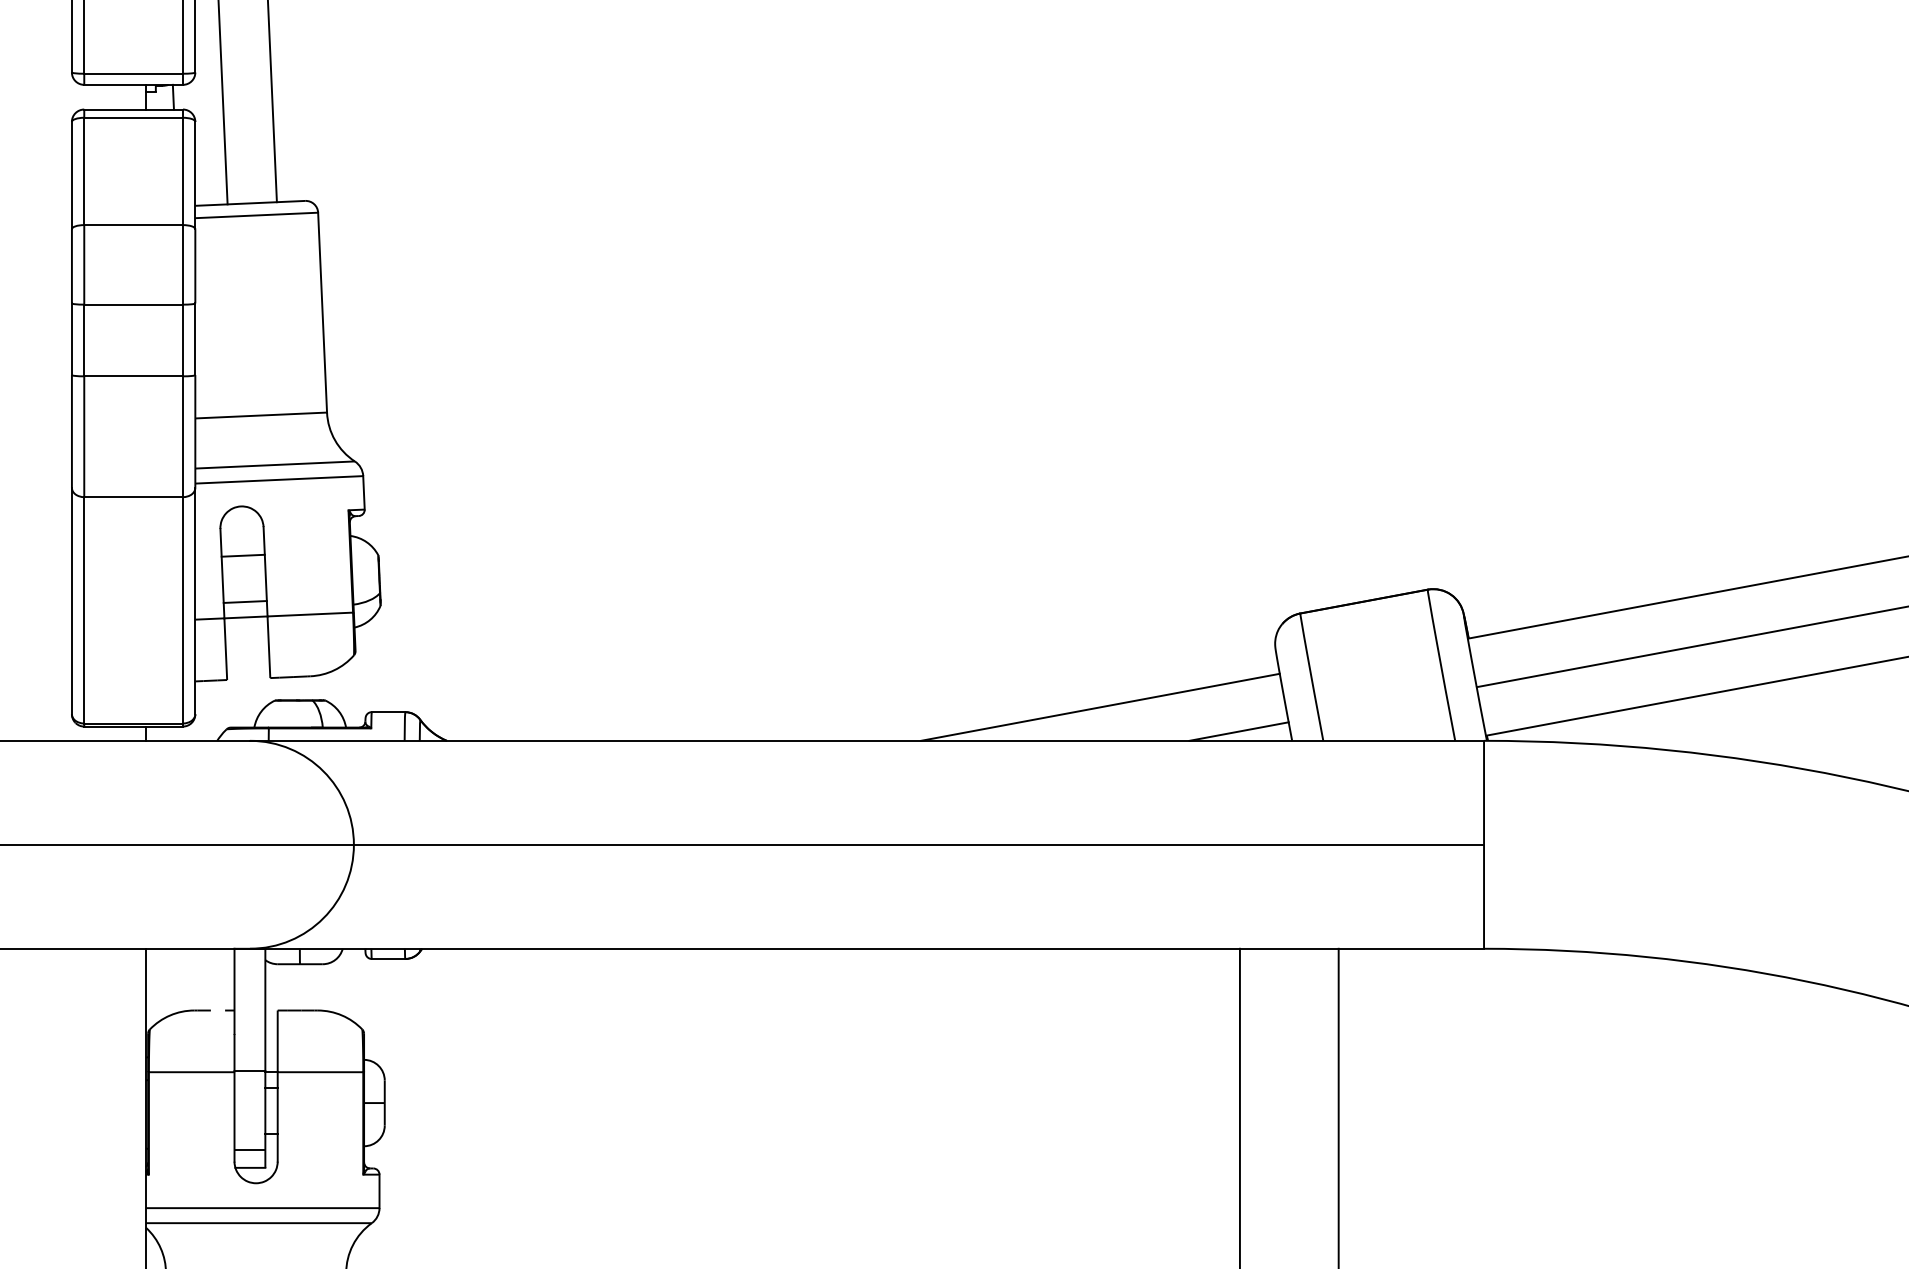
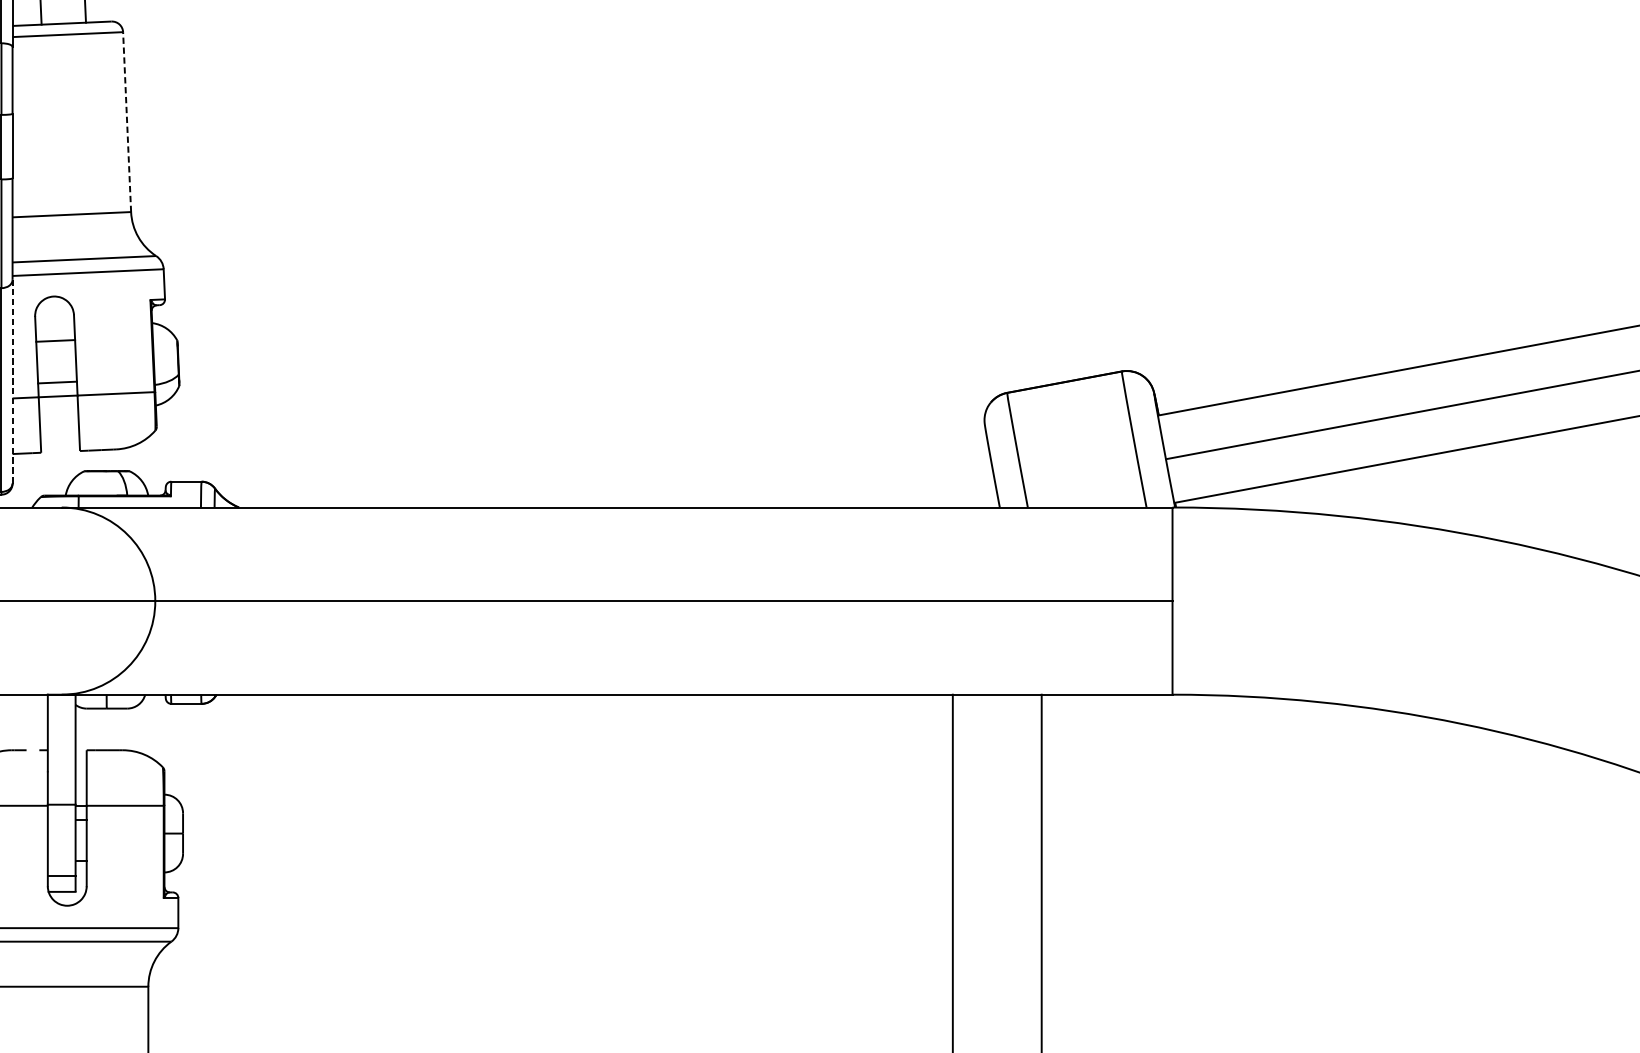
line: (322, 312) -> (127, 121), solid -> dashed
line: (195, 600) -> (12, 381), solid -> dashed
line: (1100, 706) -> (827, 476), removed
line: (1238, 731) -> (951, 499), removed

